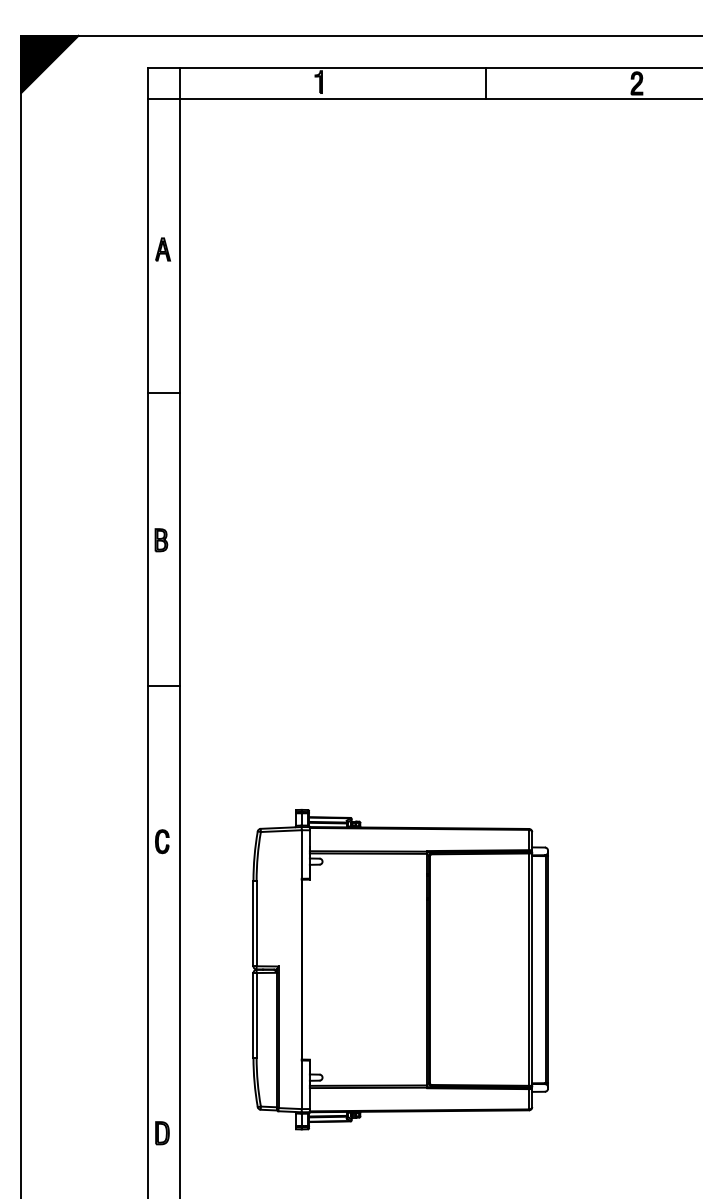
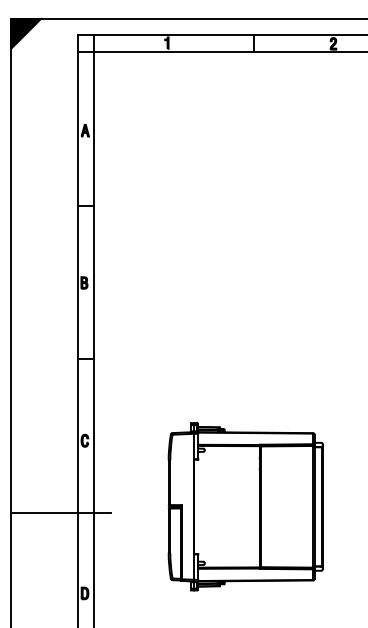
part: (400, 969) -> (245, 506), moved
line: (115, 978) -> (60, 512), added

